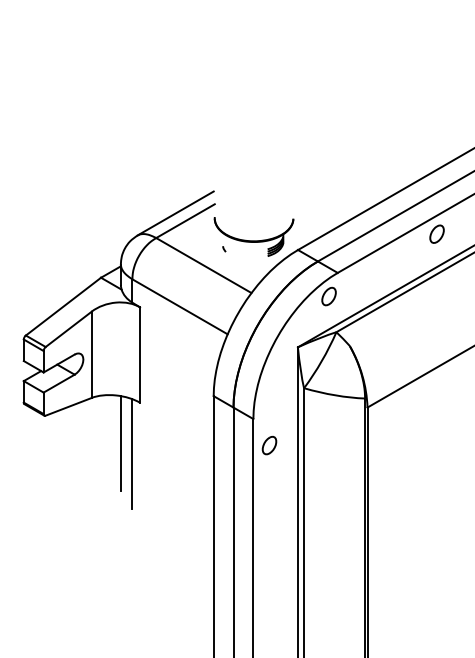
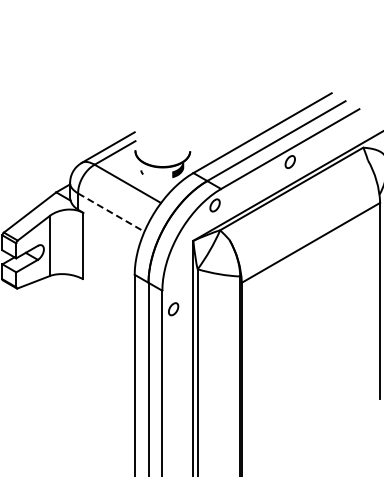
line: (180, 306) -> (111, 212), solid -> dashed
line: (121, 443) -> (70, 307), removed
line: (132, 453) -> (78, 314), removed

